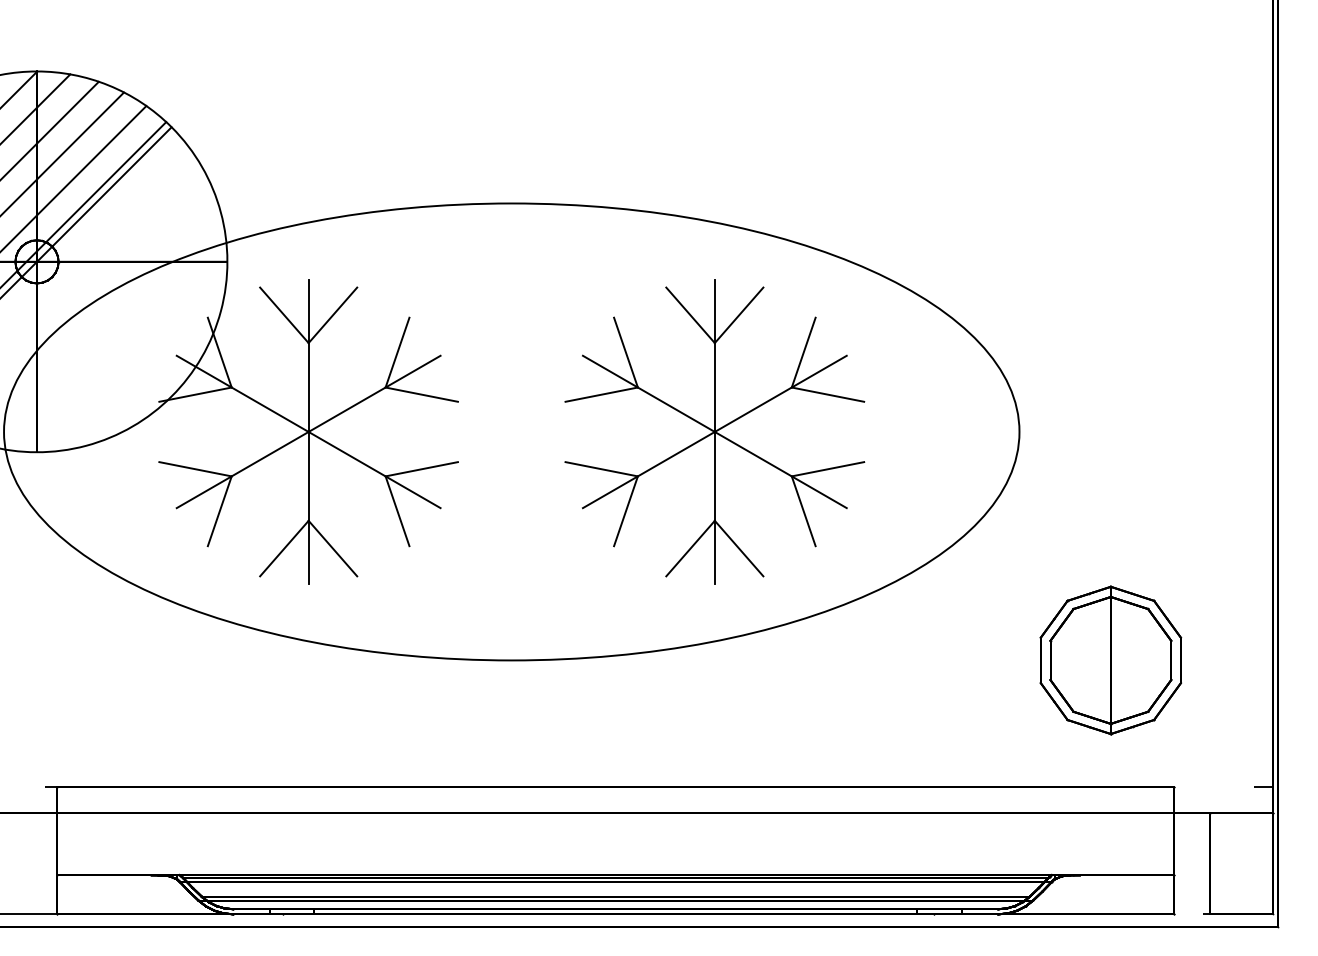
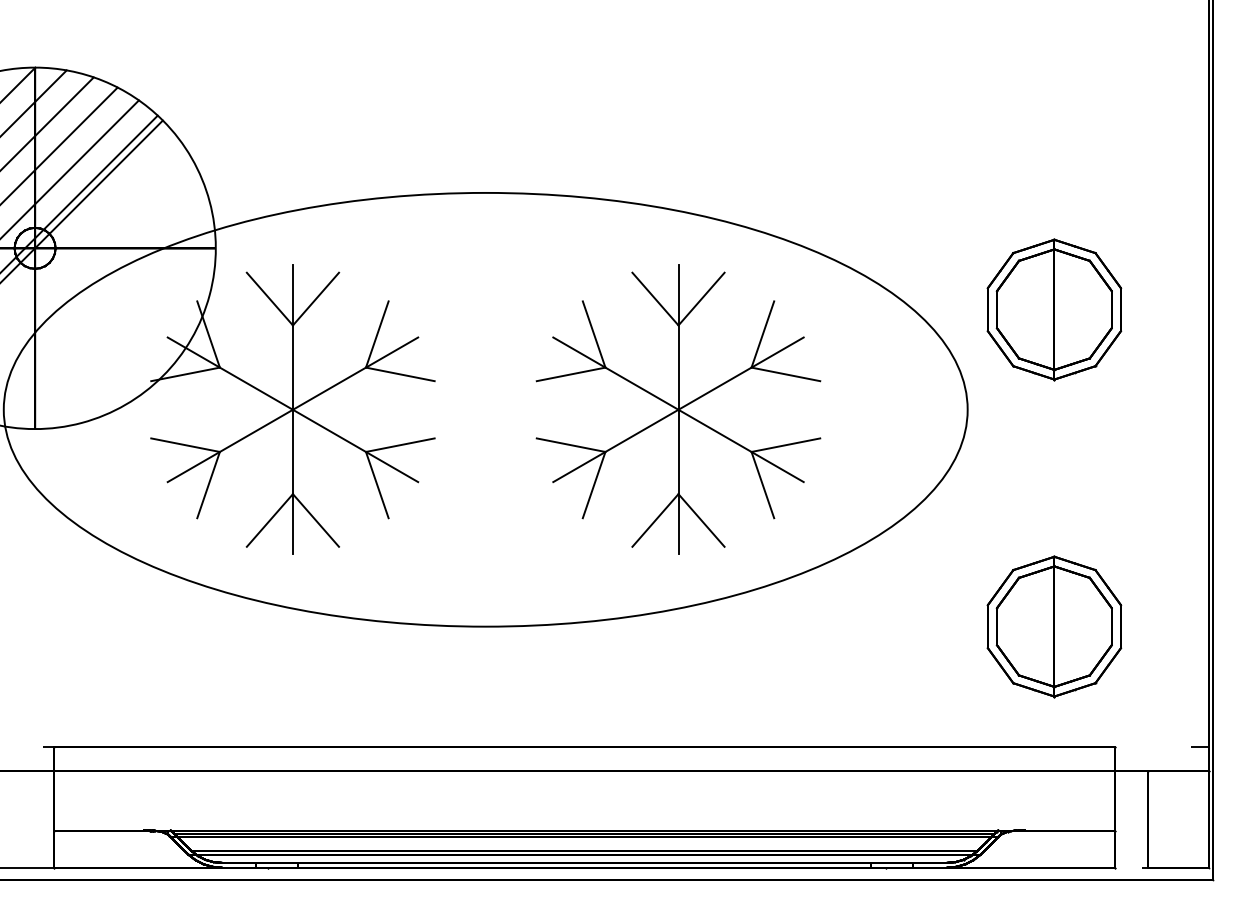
part: (1110, 326) -> (1054, 309), added

